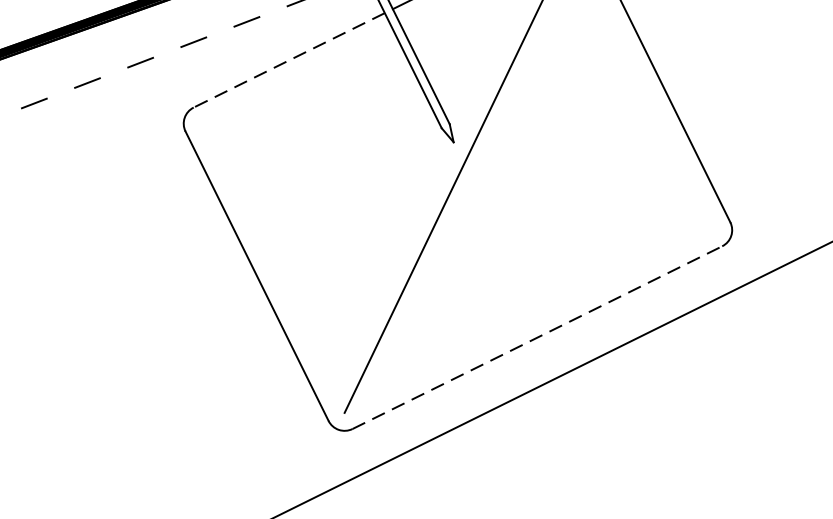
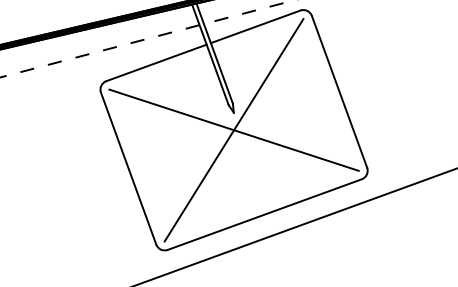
line: (289, 61) -> (156, 63), dashed -> solid
line: (456, 175) -> (233, 129), added
line: (538, 337) -> (265, 214), dashed -> solid

